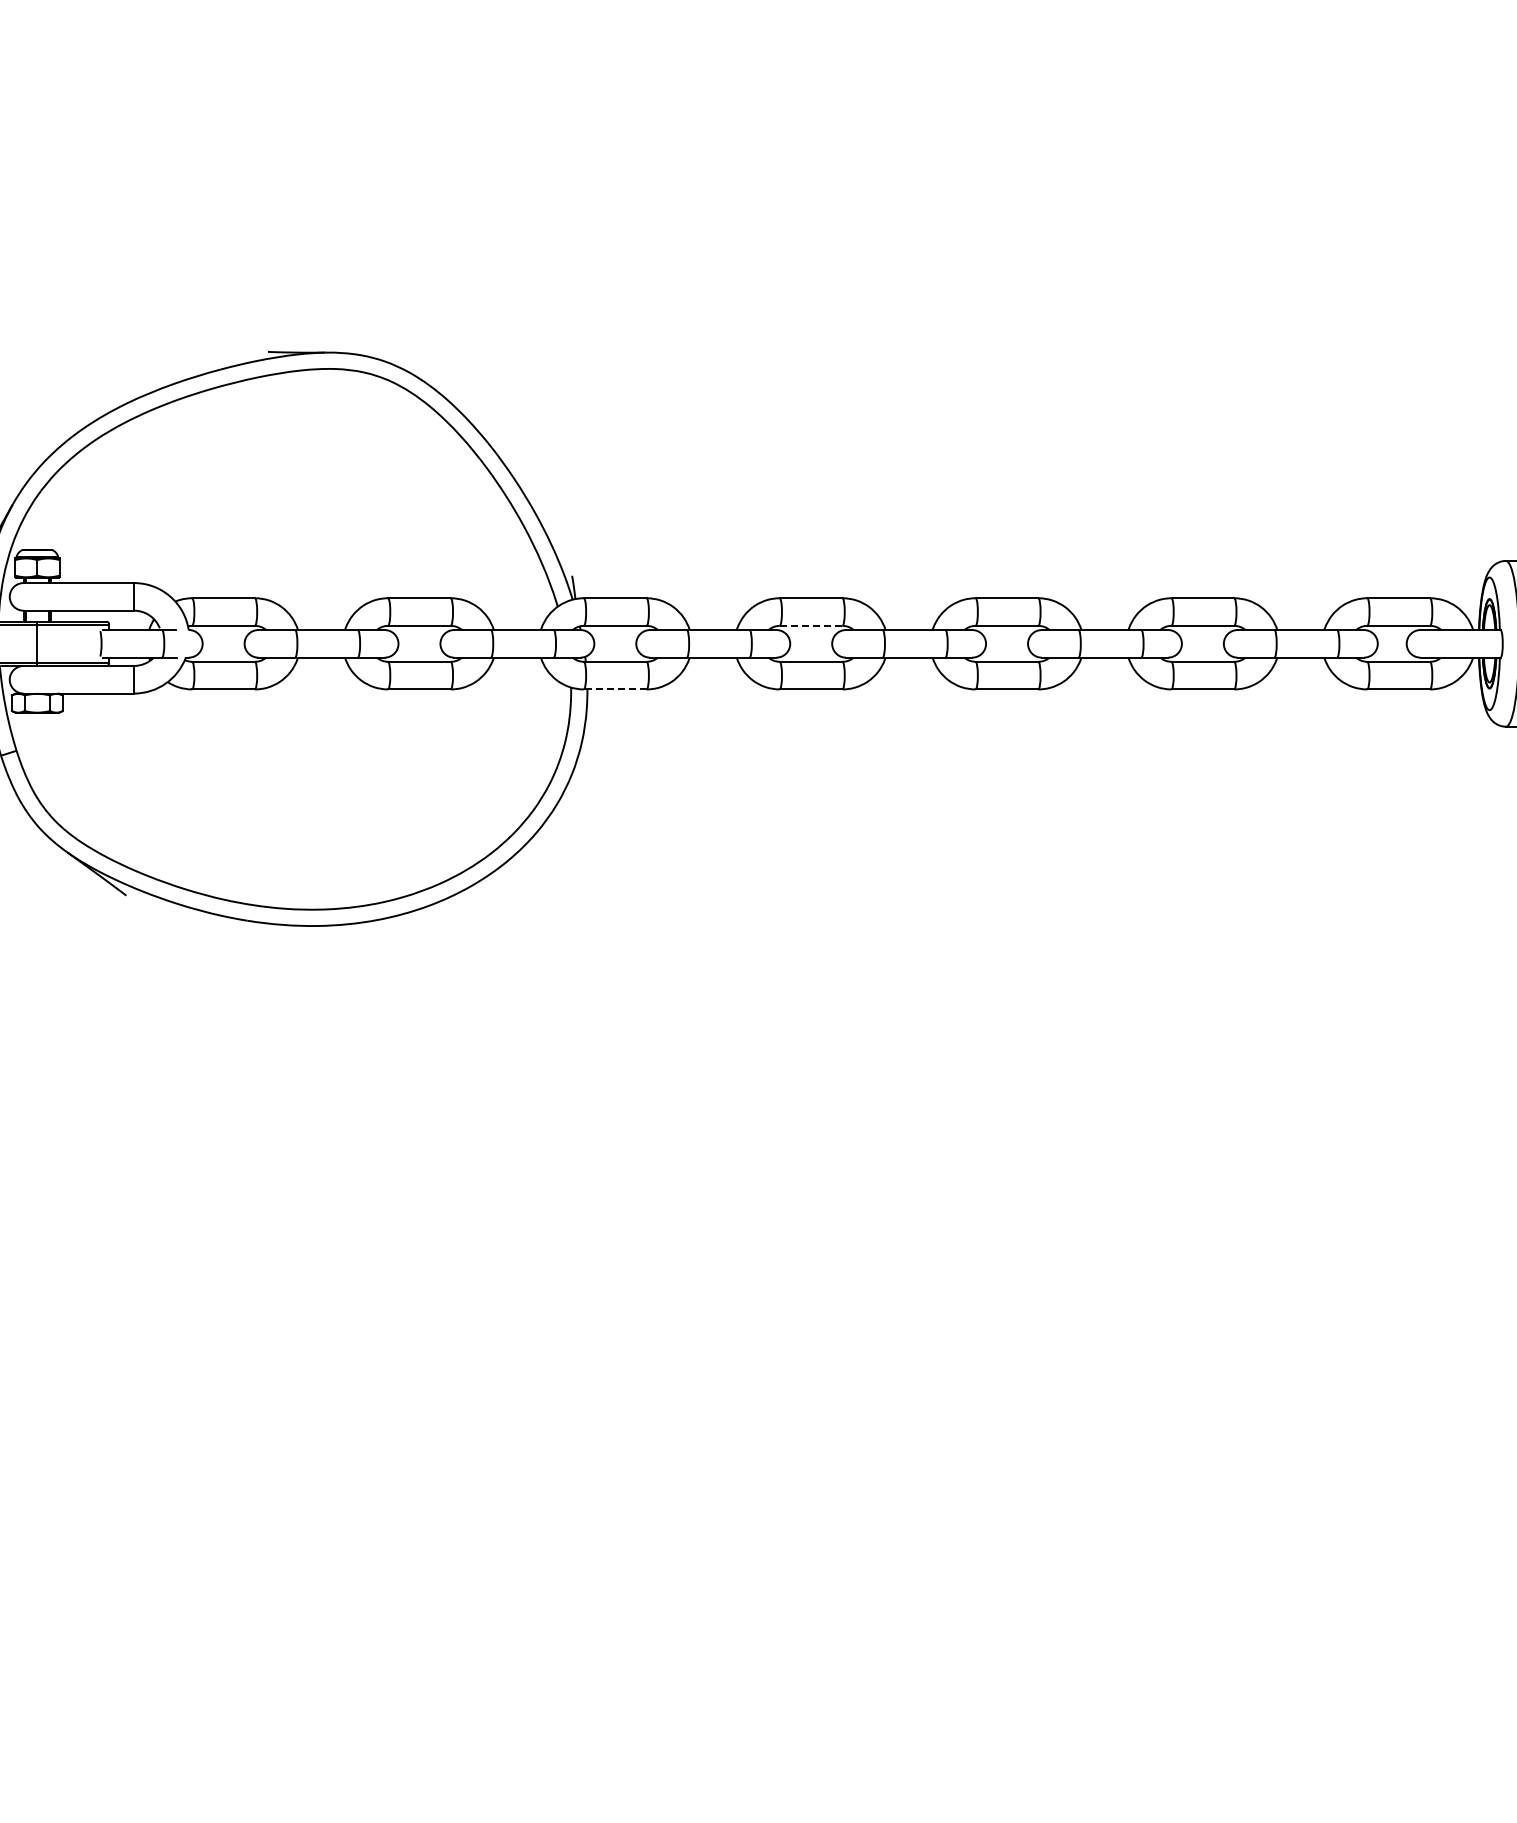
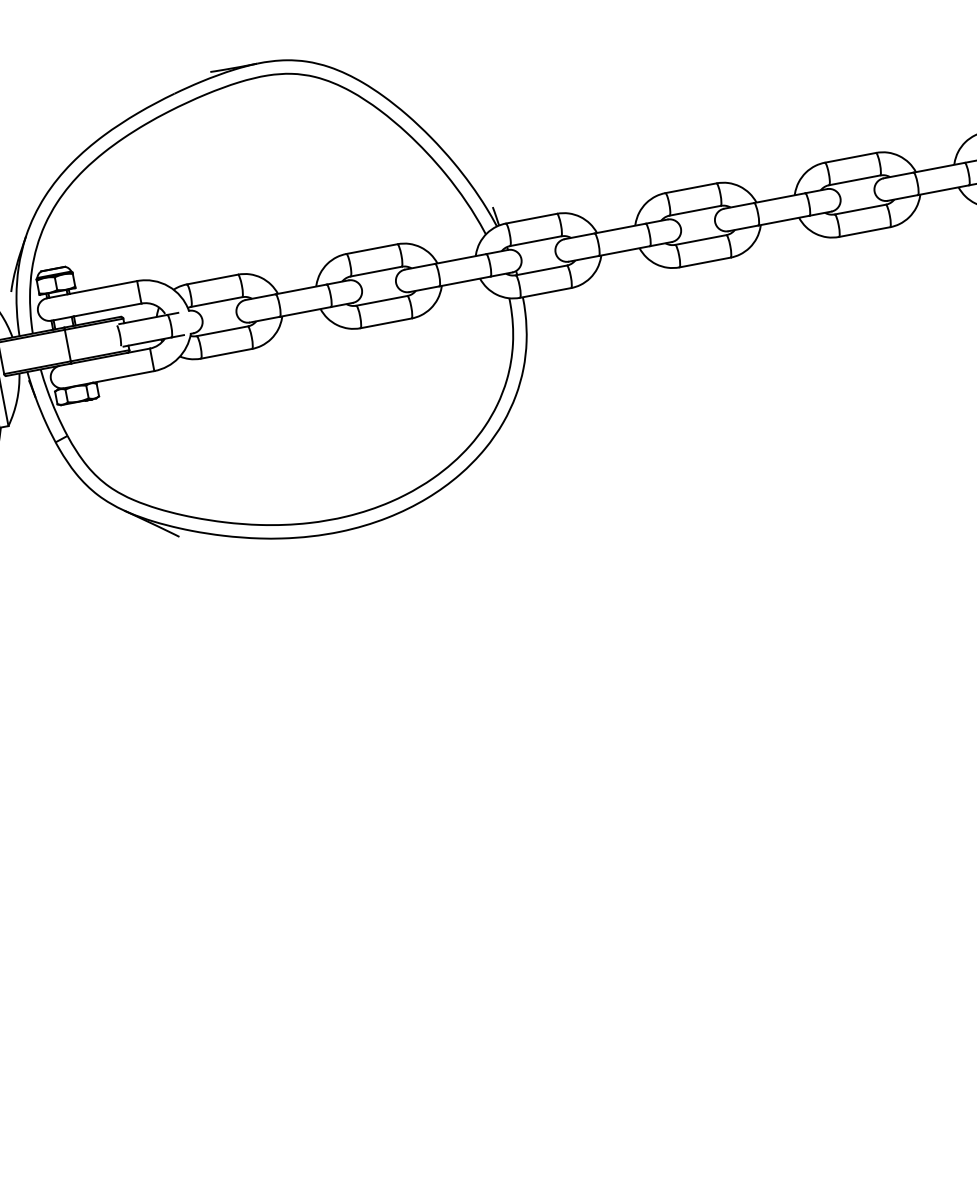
line: (811, 625) -> (695, 210), dashed -> solid
line: (614, 689) -> (544, 293), dashed -> solid

